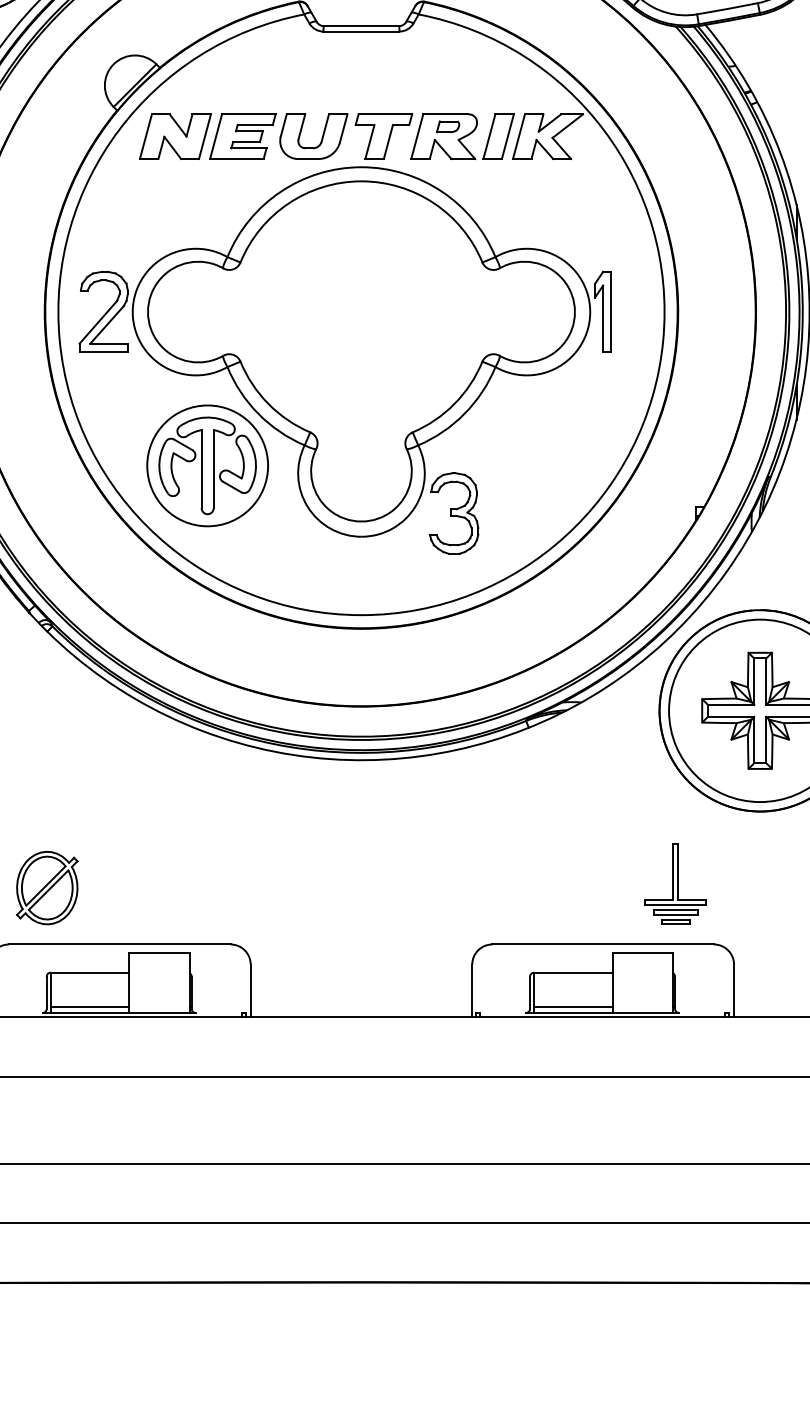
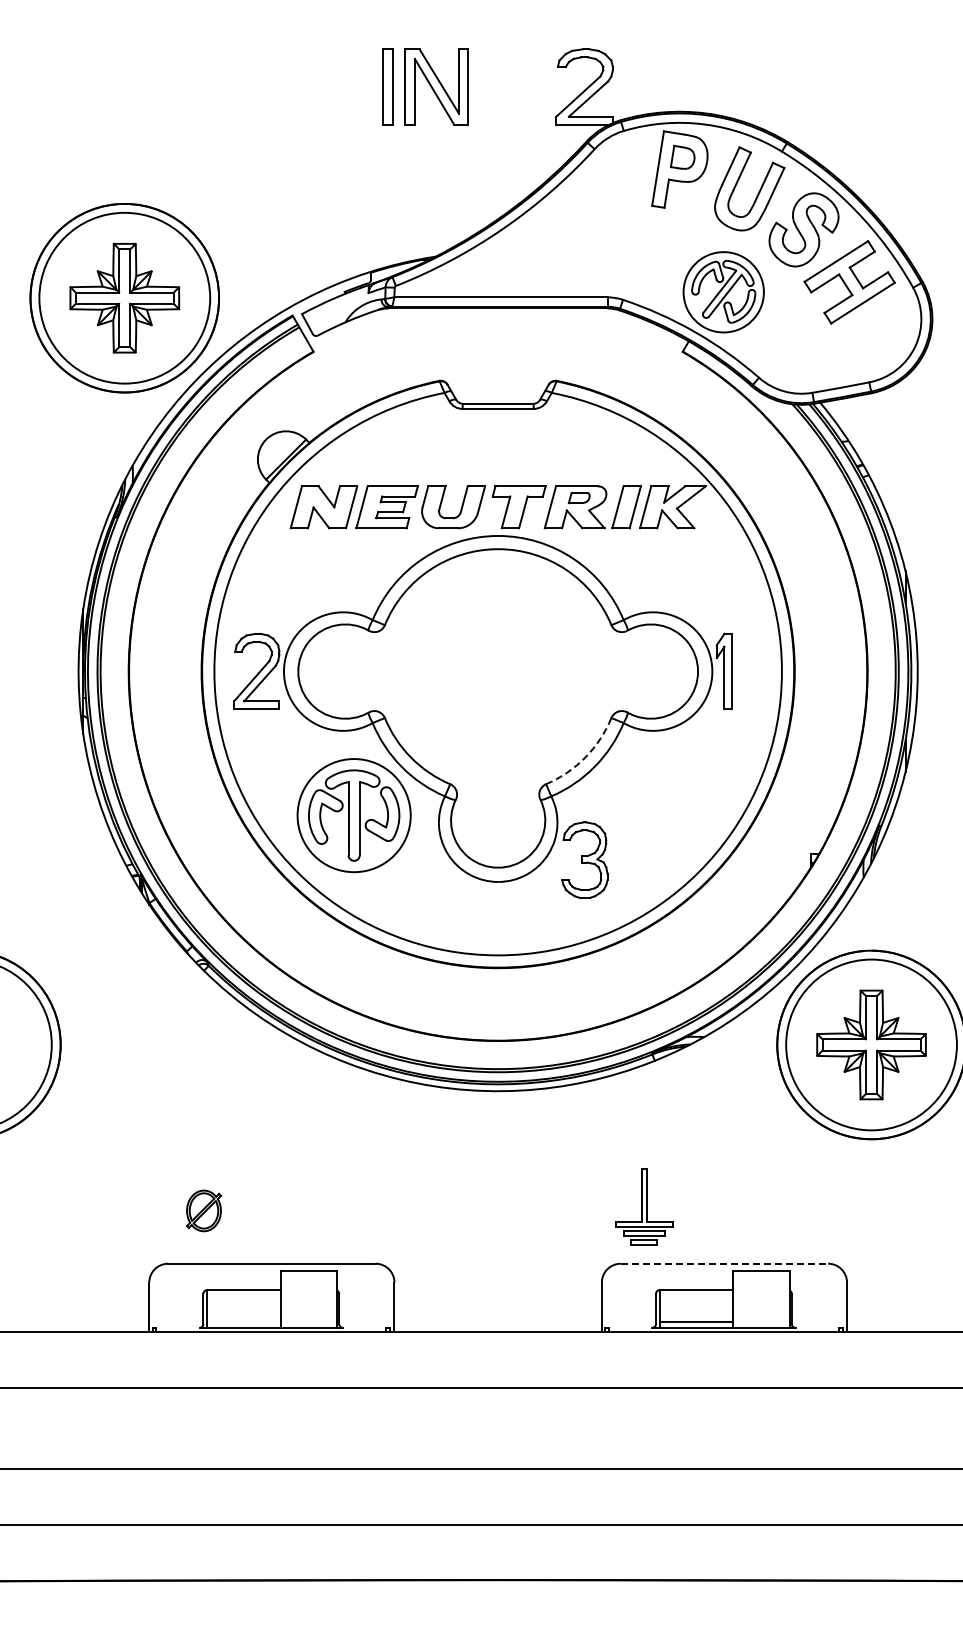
arc: (454, 403) -> (585, 757), solid -> dashed
part: (675, 883) -> (644, 1206), moved
part: (46, 887) -> (203, 1210), size x0.6
line: (603, 944) -> (724, 1263), solid -> dashed
line: (89, 1007) -> (243, 1322), removed

